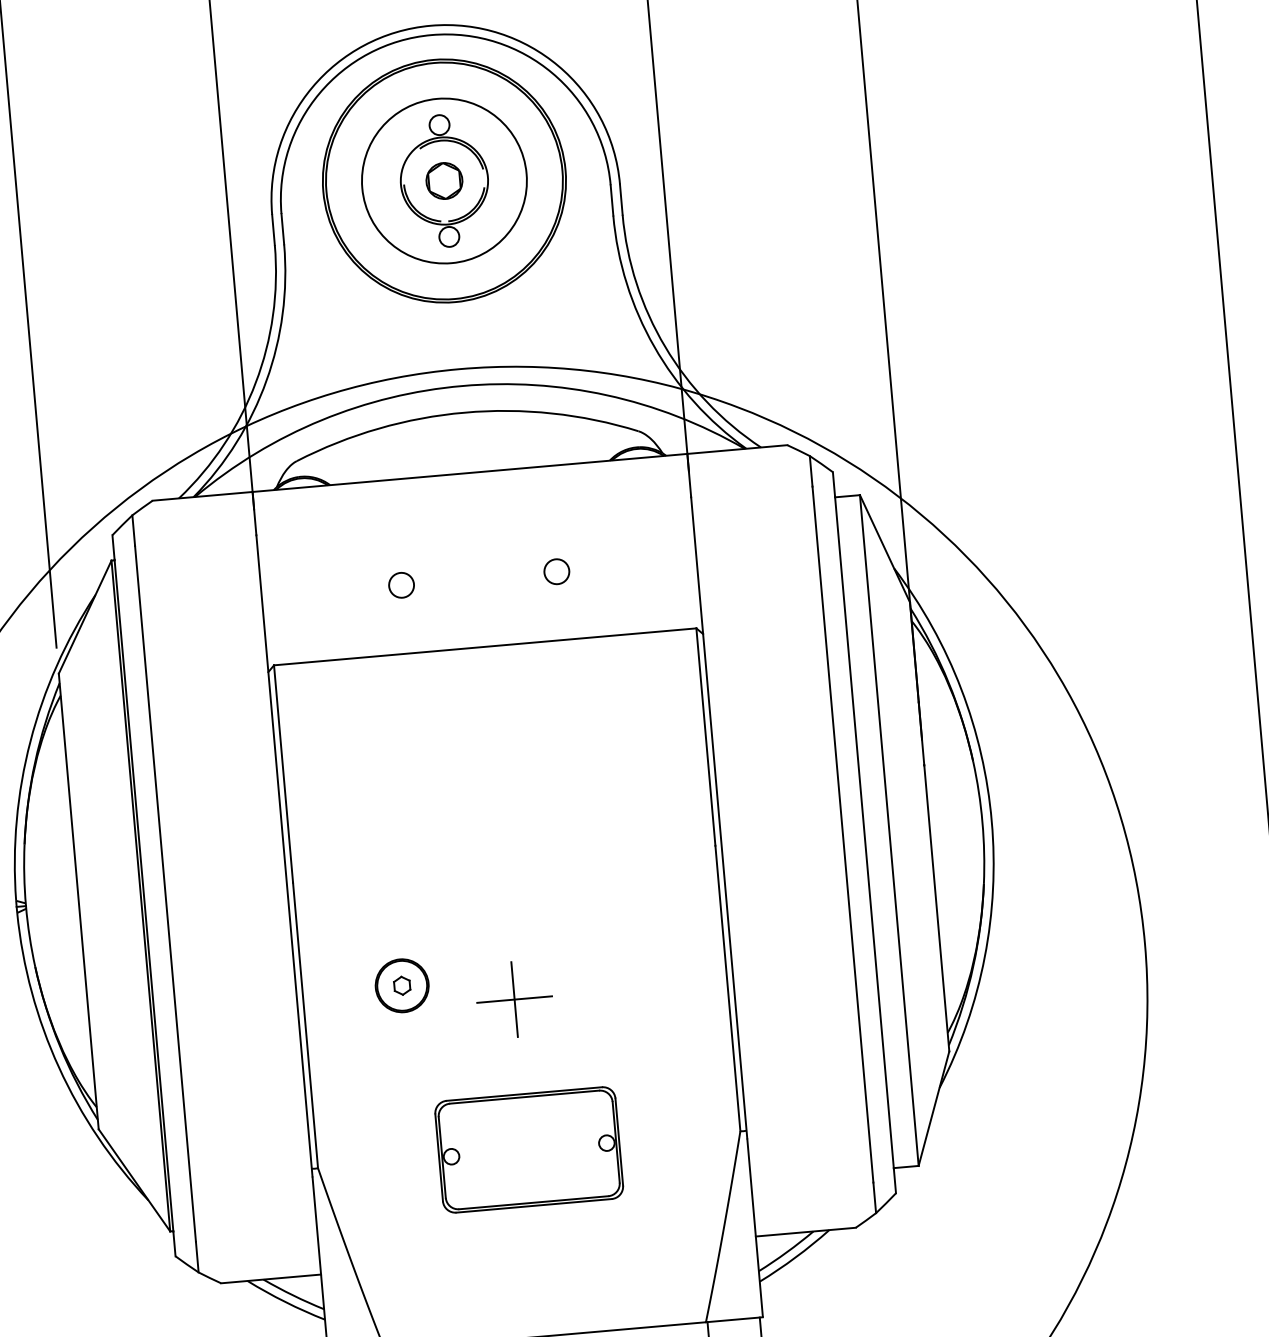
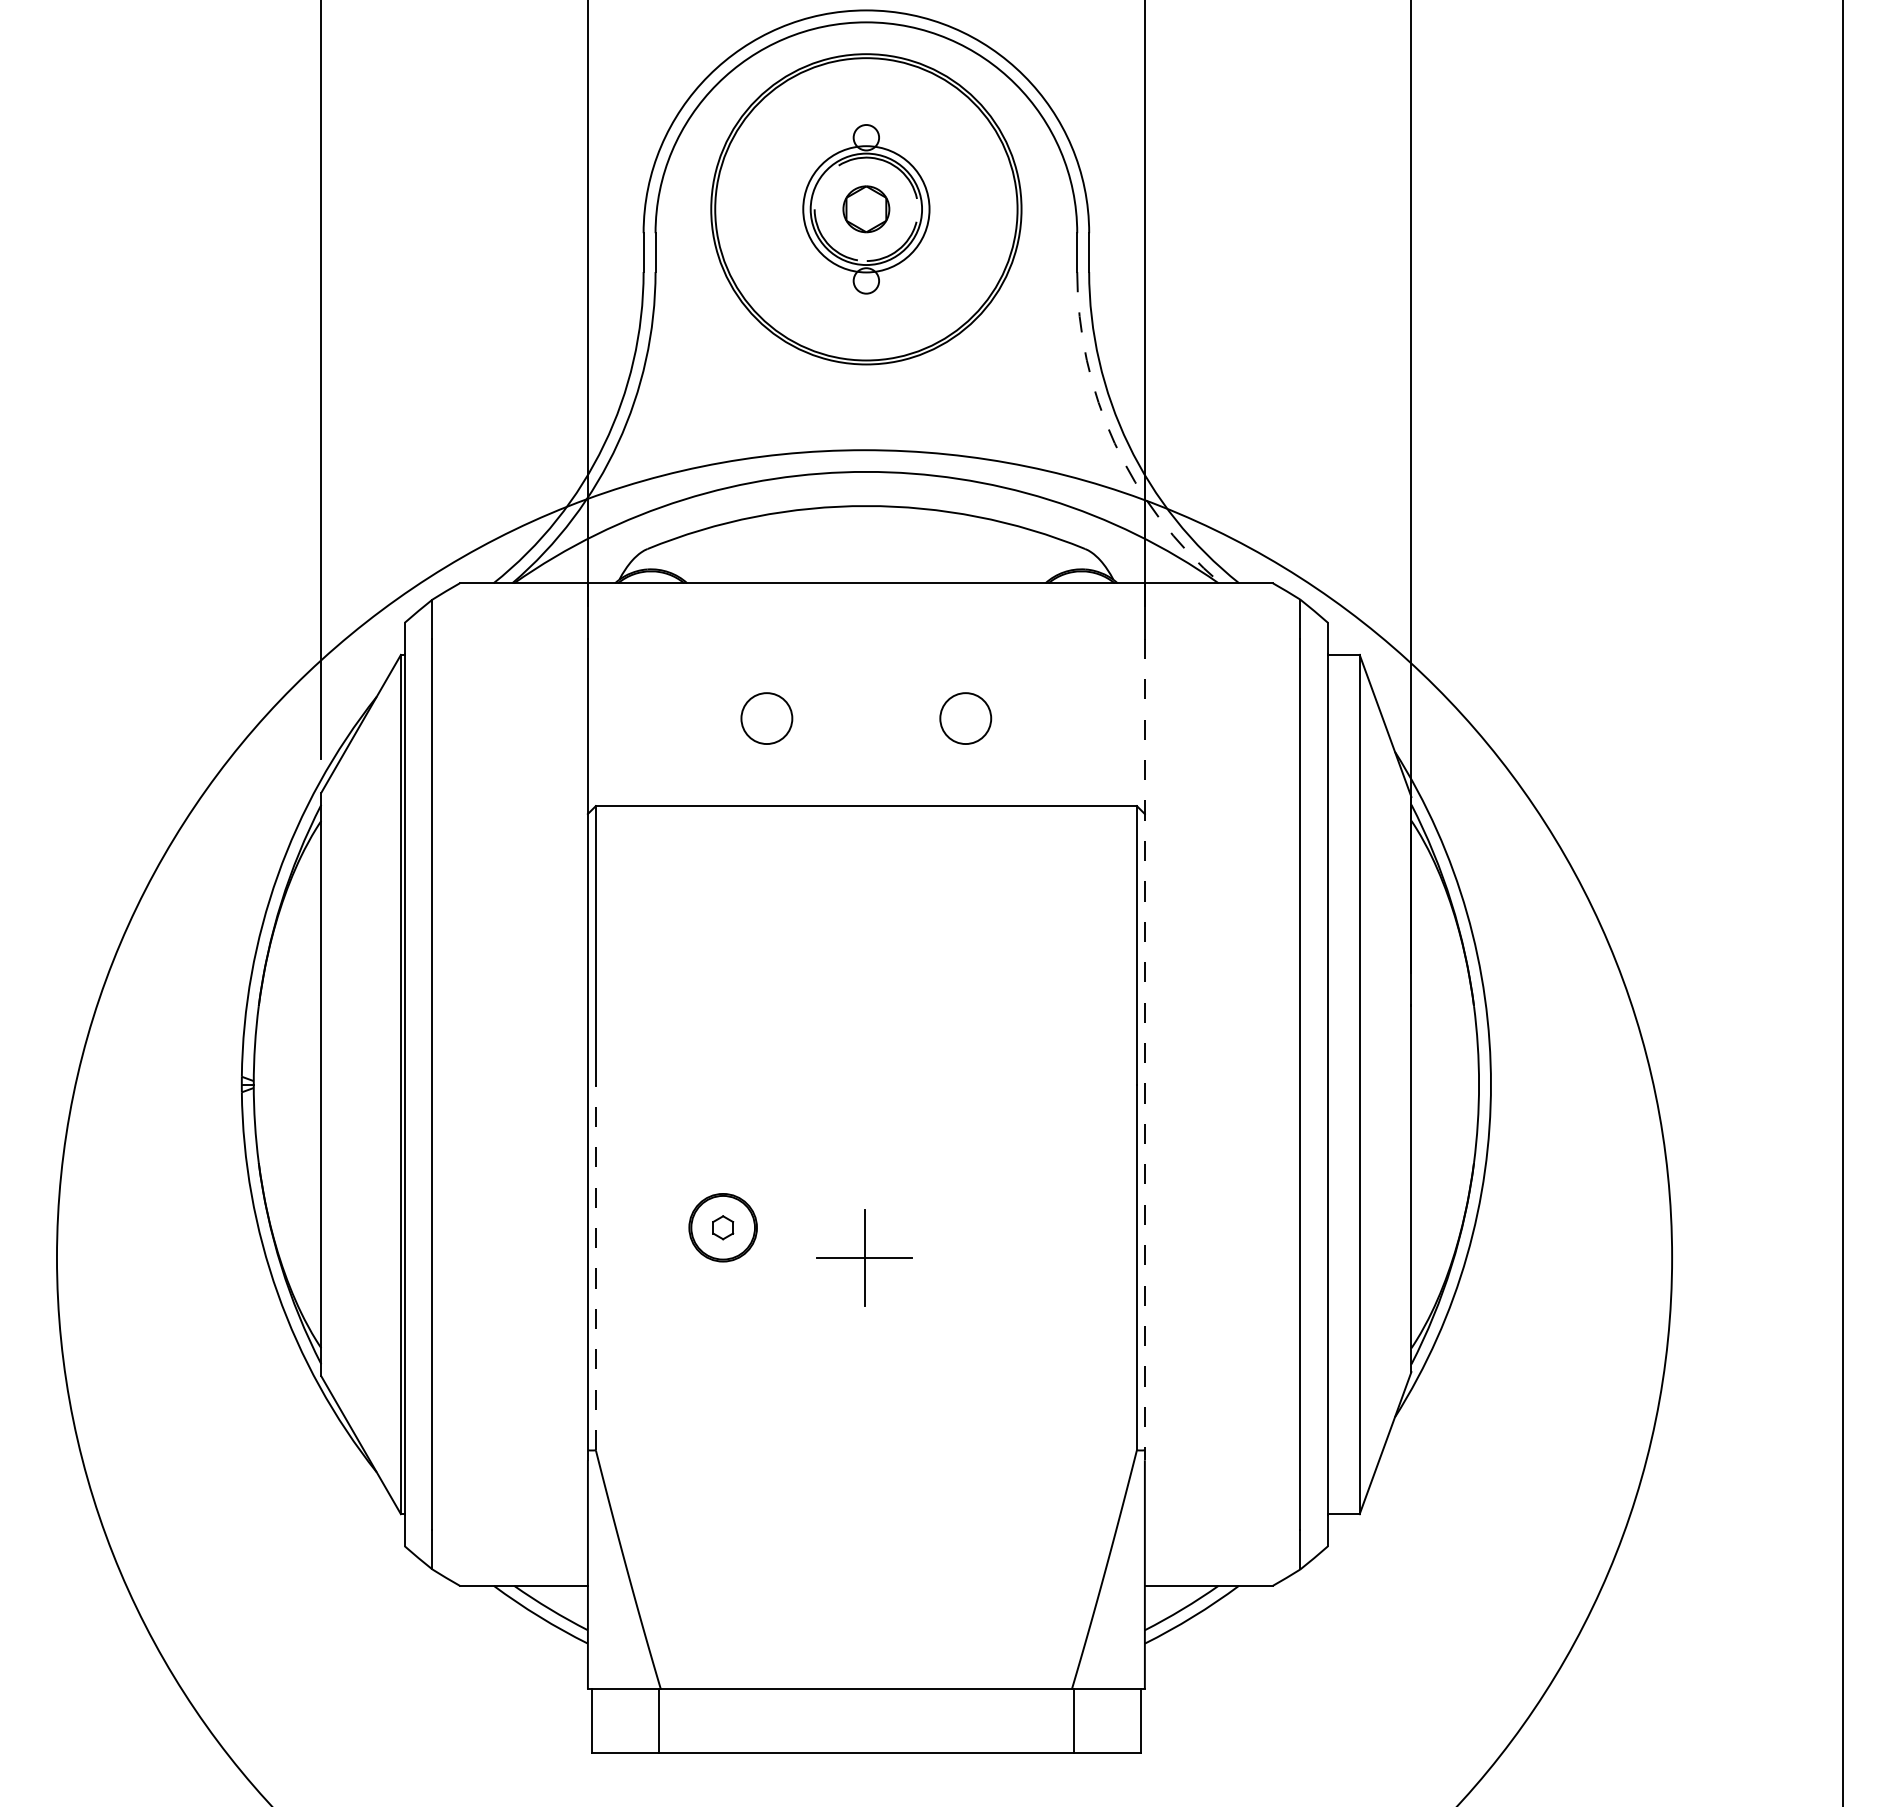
circle: (444, 181) -> (866, 209), size x0.6
arc: (654, 346) -> (1114, 443), solid -> dashed
circle: (556, 571) -> (965, 718), size x1.6
circle: (401, 585) -> (766, 718), size x1.6
line: (718, 817) -> (1144, 1049), solid -> dashed
line: (305, 1025) -> (595, 1267), solid -> dashed
part: (529, 1149) -> (866, 1450), removed

